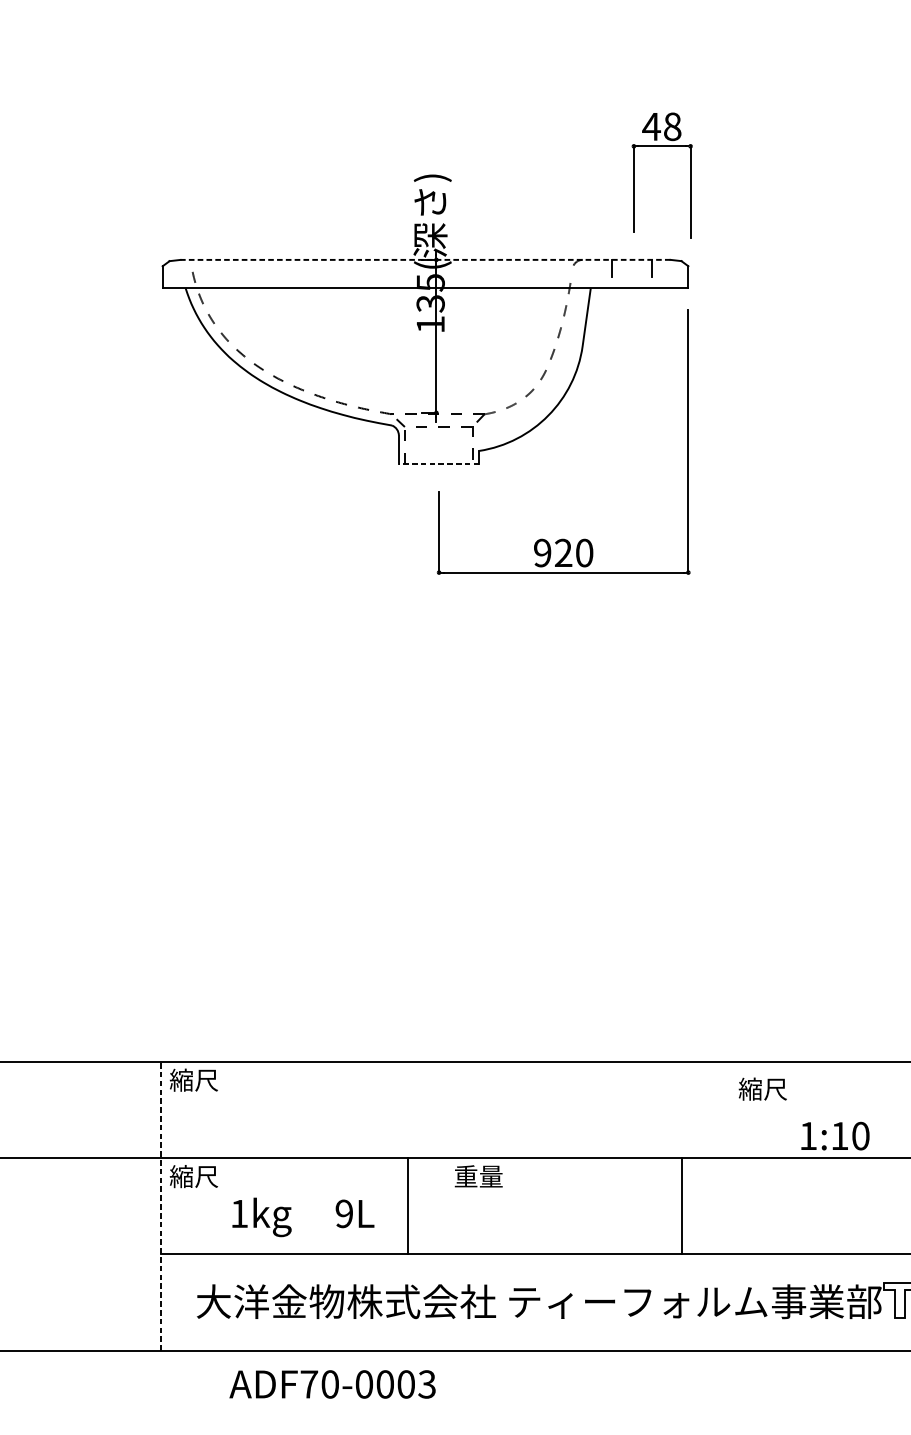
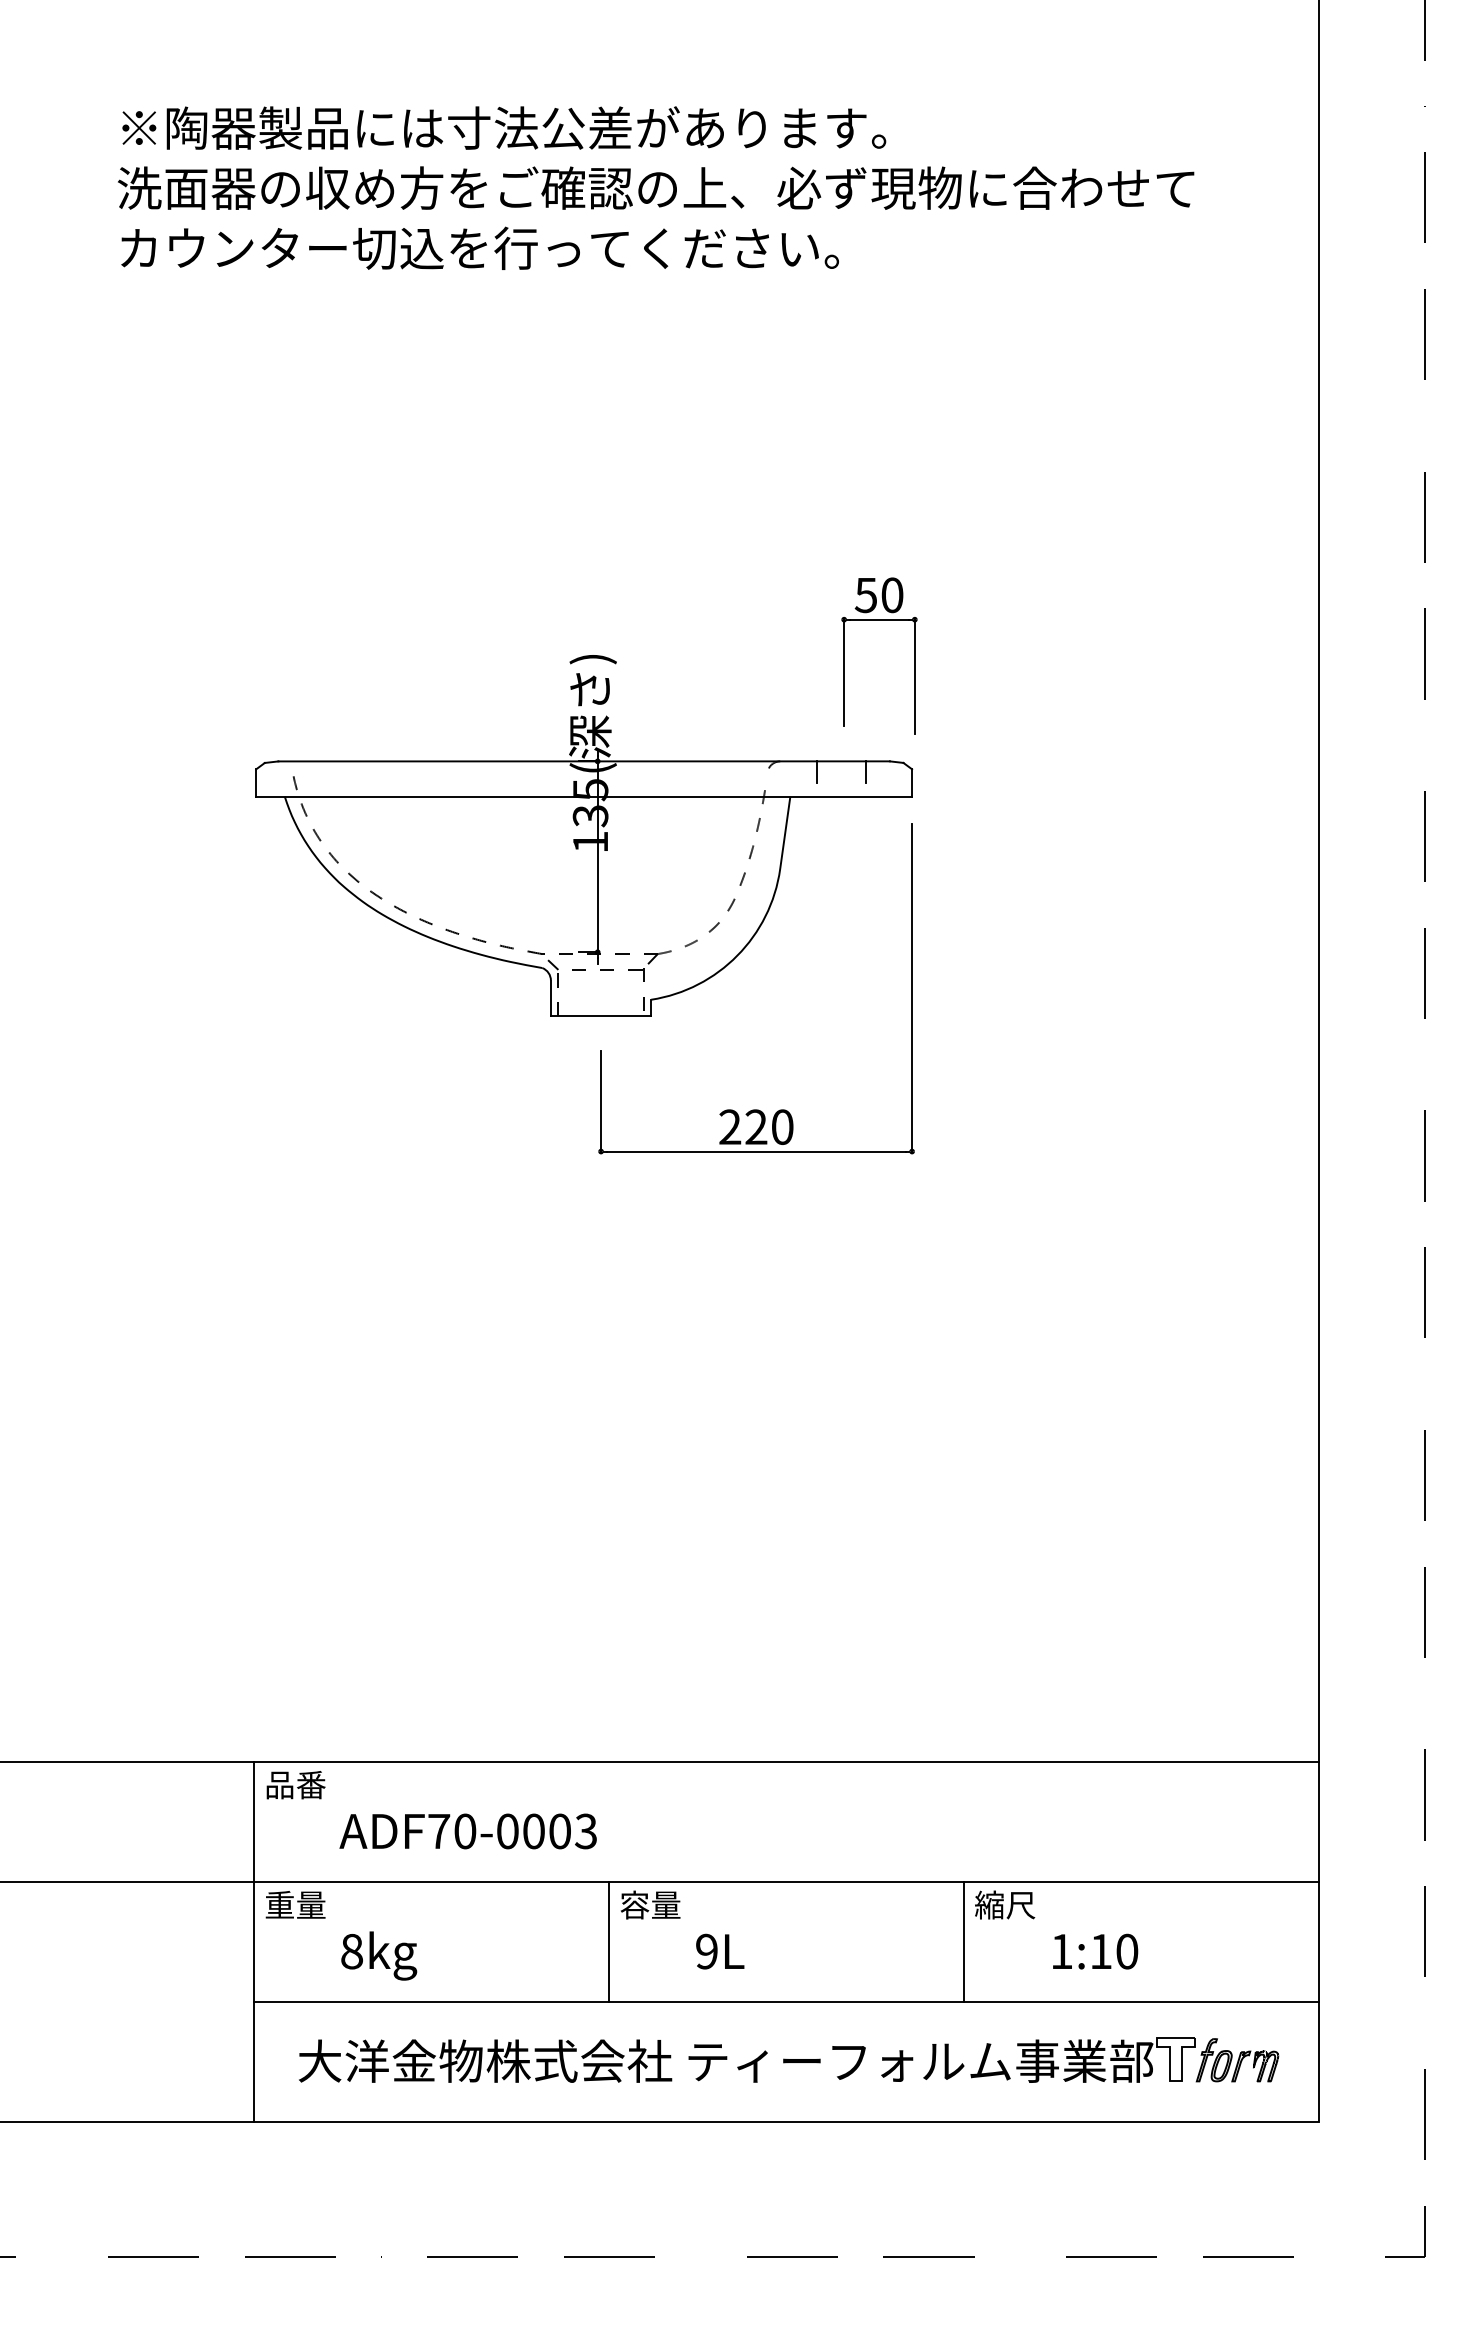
text: (661, 126) -> (878, 595), 48 -> 50
line: (425, 259) -> (584, 761), dashed -> solid
line: (438, 463) -> (600, 1015), dashed -> solid
text: (542, 553) -> (730, 1127), 920 -> 220
text: (194, 1079) -> (295, 1784), 縮尺 -> 品番
text: (763, 1088) -> (1005, 1904), moved
text: (835, 1136) -> (1095, 1951), moved
text: (194, 1176) -> (295, 1904), 縮尺 -> 重量
text: (465, 1176) -> (634, 1904), 重量 -> 容量
line: (161, 1205) -> (254, 1941), dashed -> solid
line: (408, 1206) -> (609, 1942), moved
line: (682, 1206) -> (964, 1942), moved
text: (239, 1213) -> (351, 1951), 1kg -> 8kg
text: (355, 1213) -> (720, 1951), moved
text: (332, 1384) -> (467, 1831), moved

